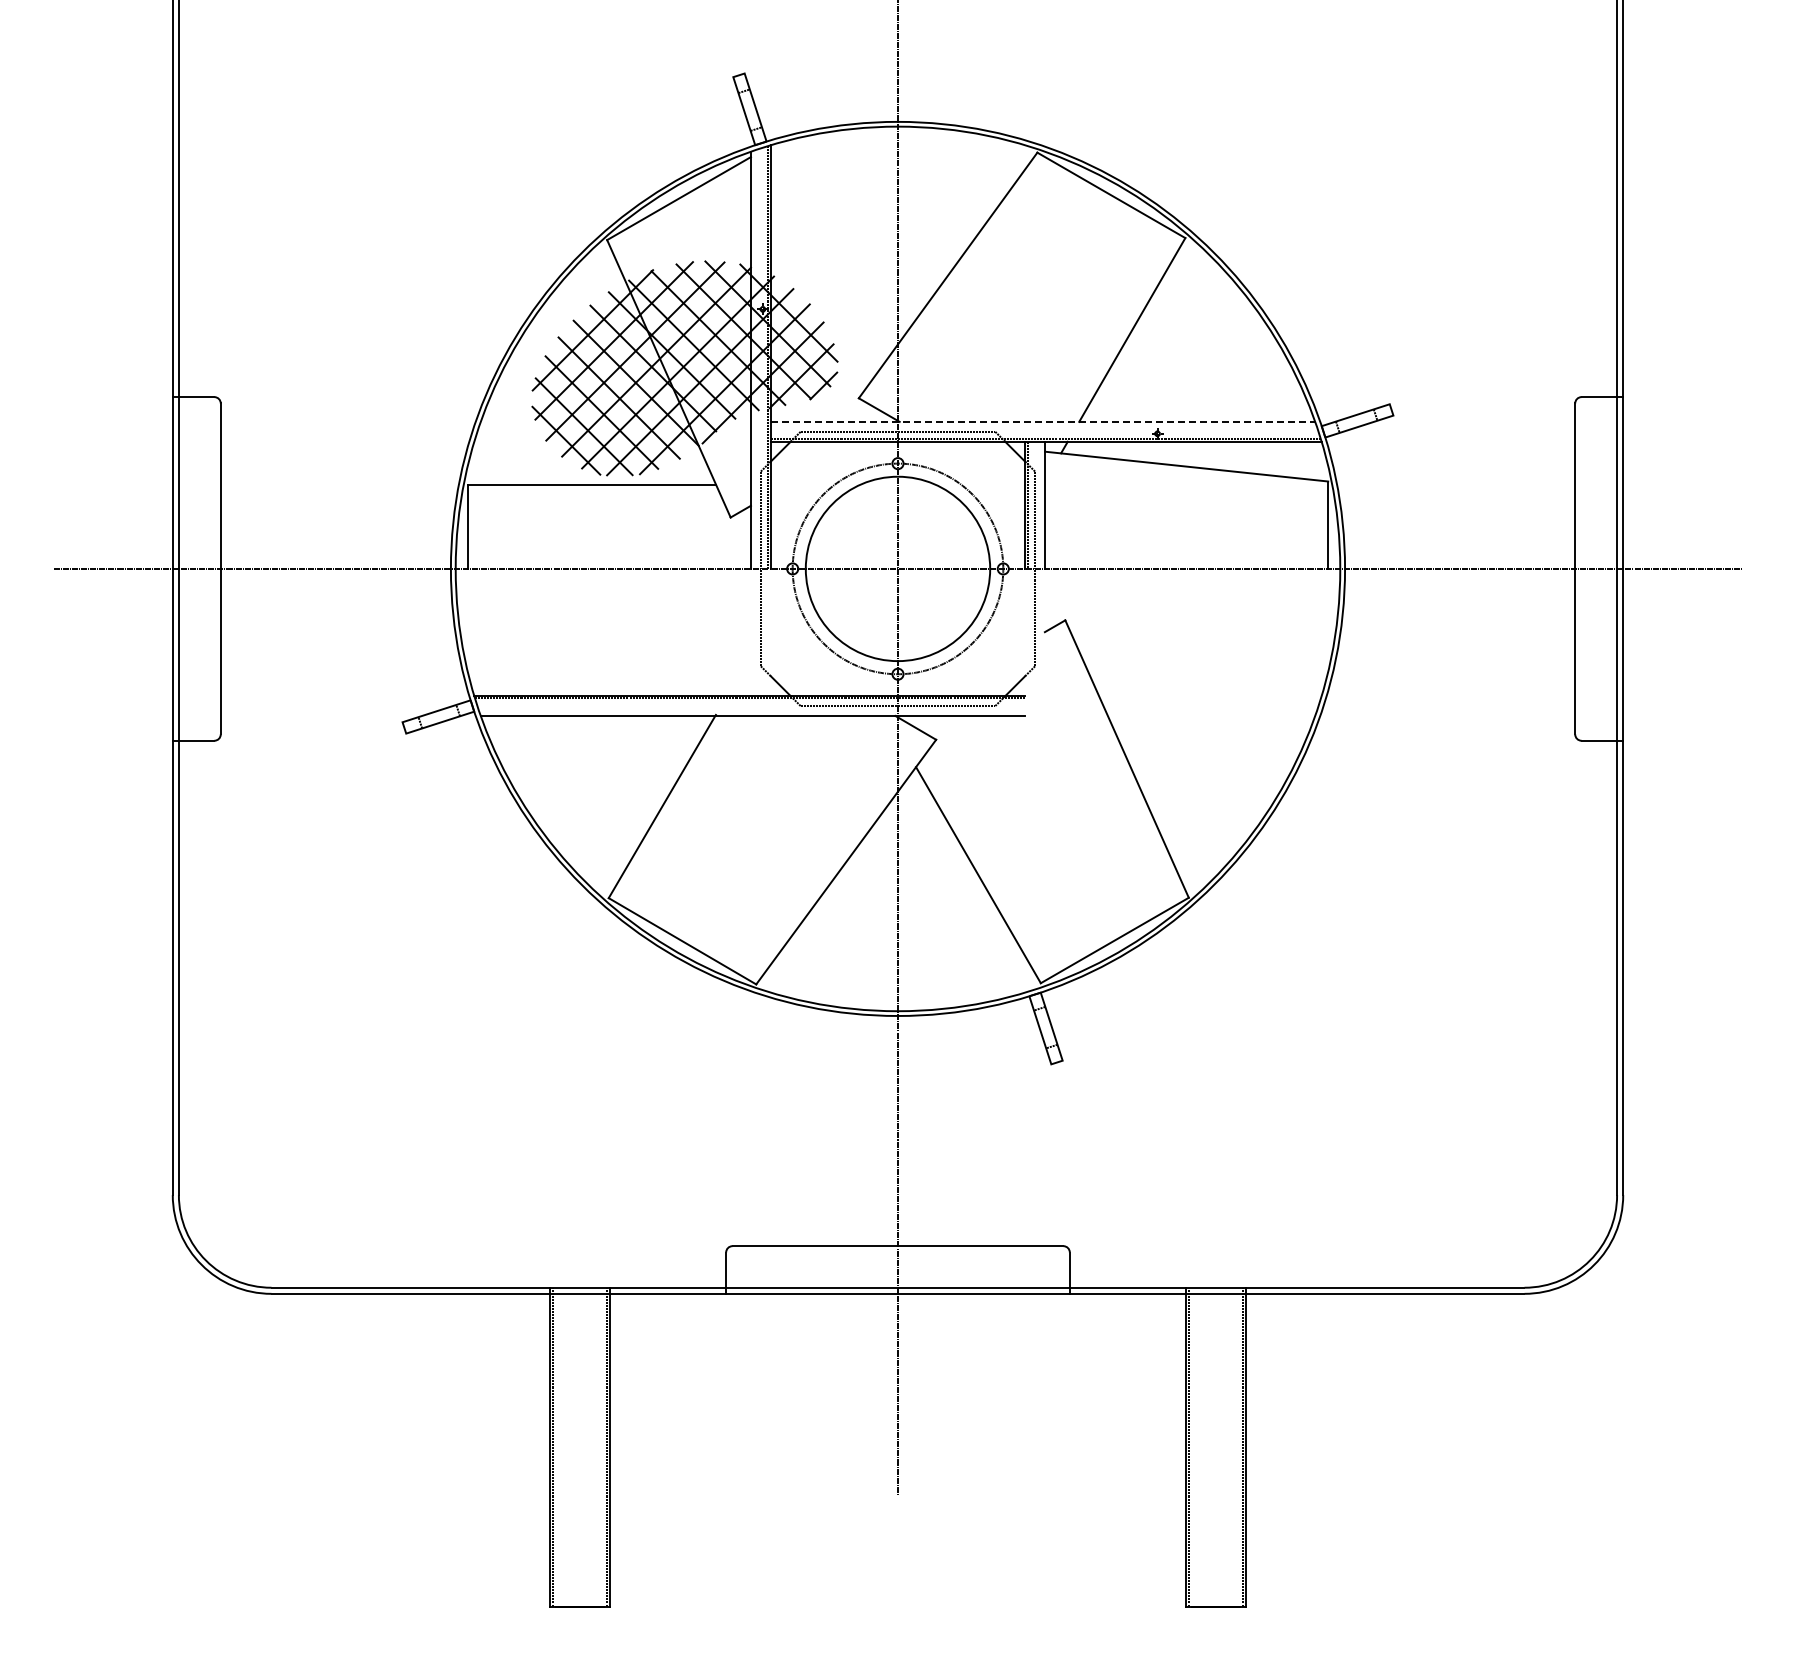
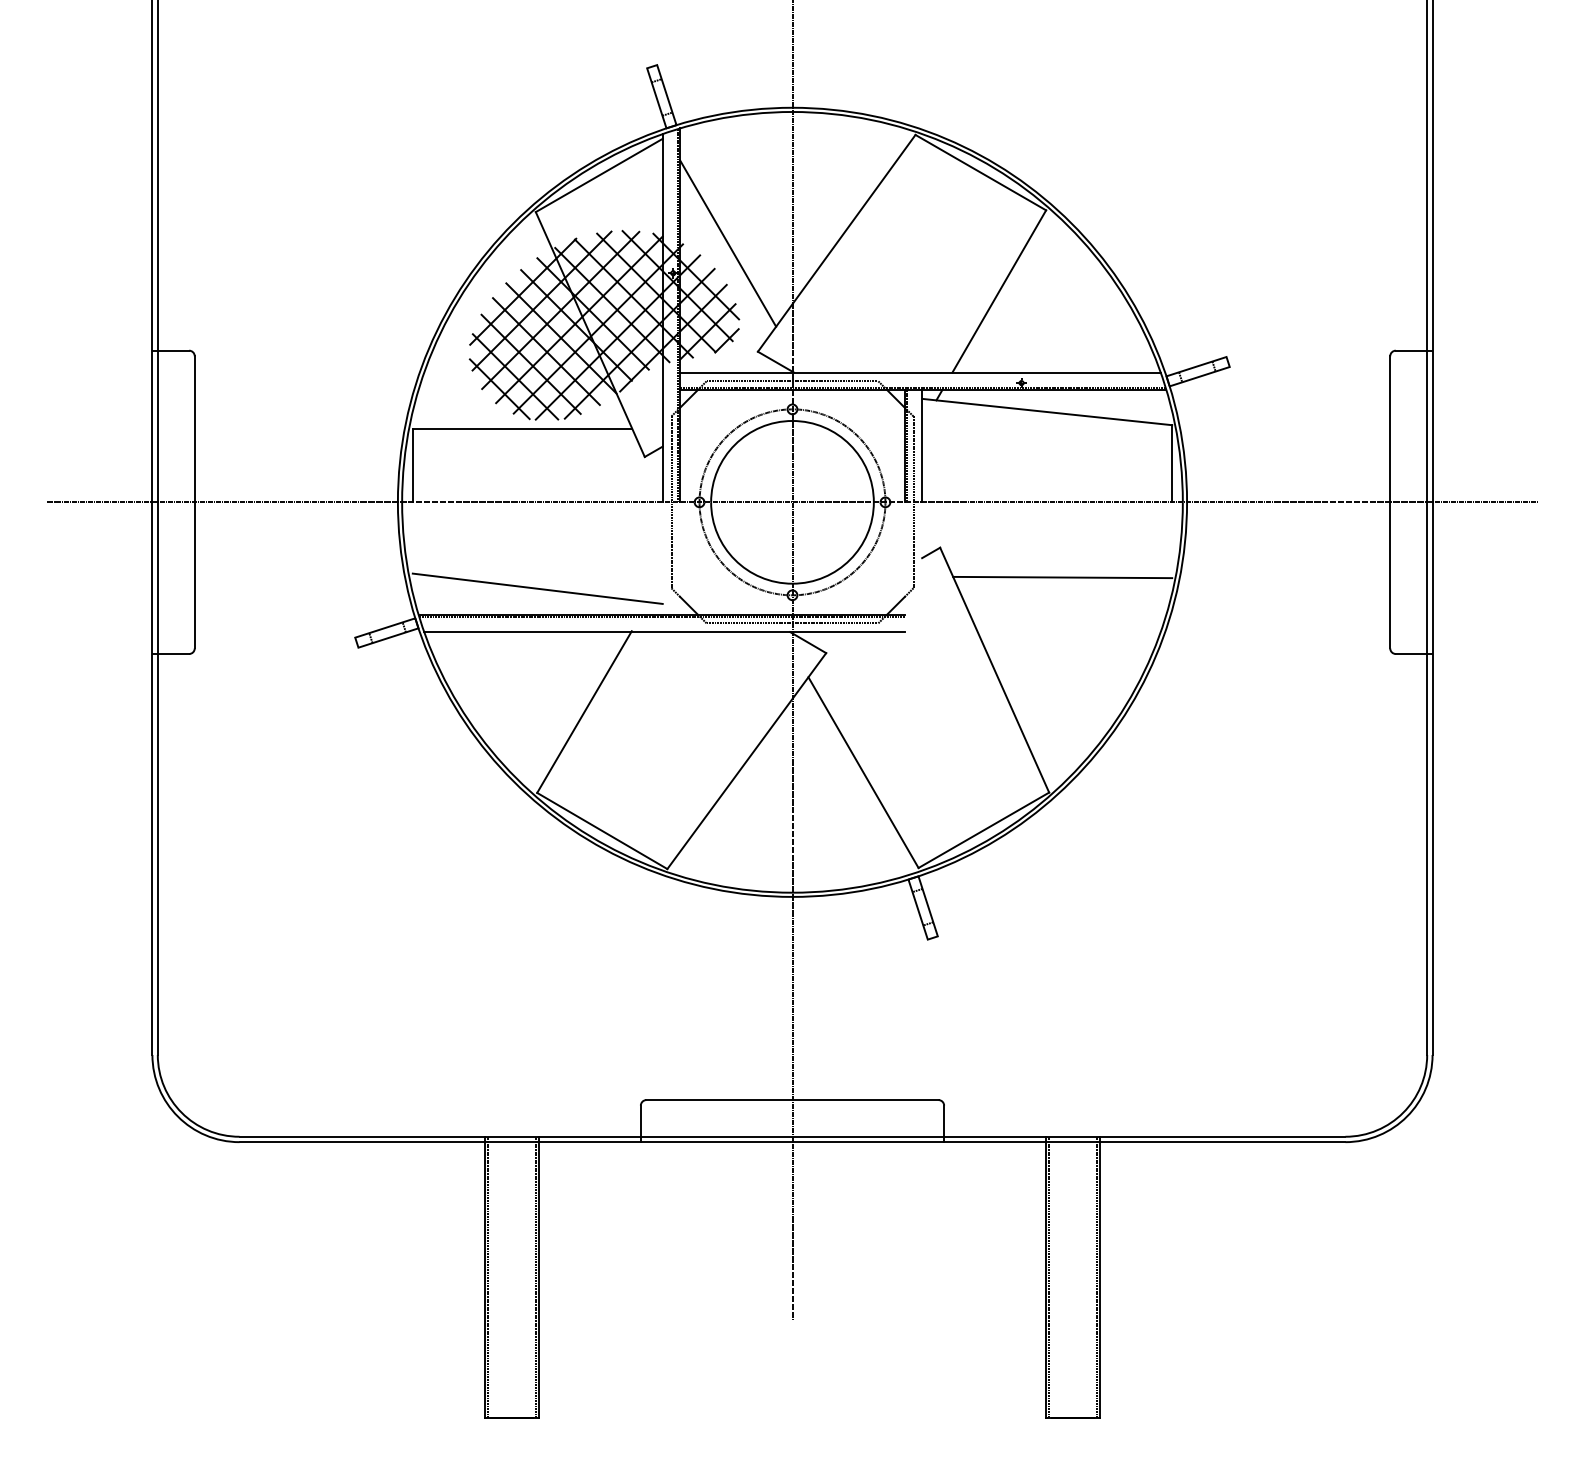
line: (824, 275) -> (727, 243), added
line: (1043, 421) -> (920, 372), dashed -> solid
line: (1204, 653) -> (1063, 576), added
line: (608, 666) -> (536, 588), added

